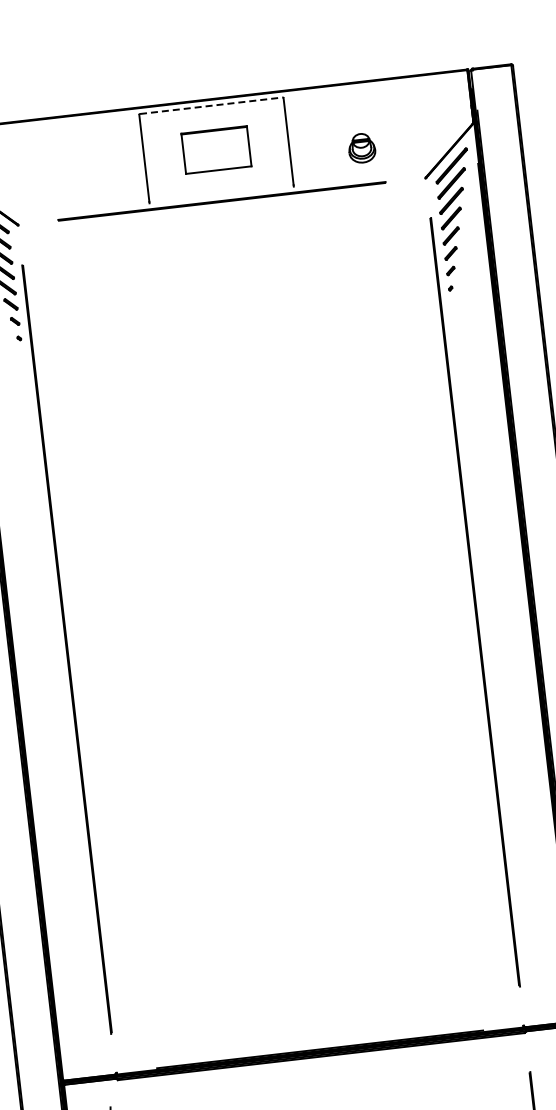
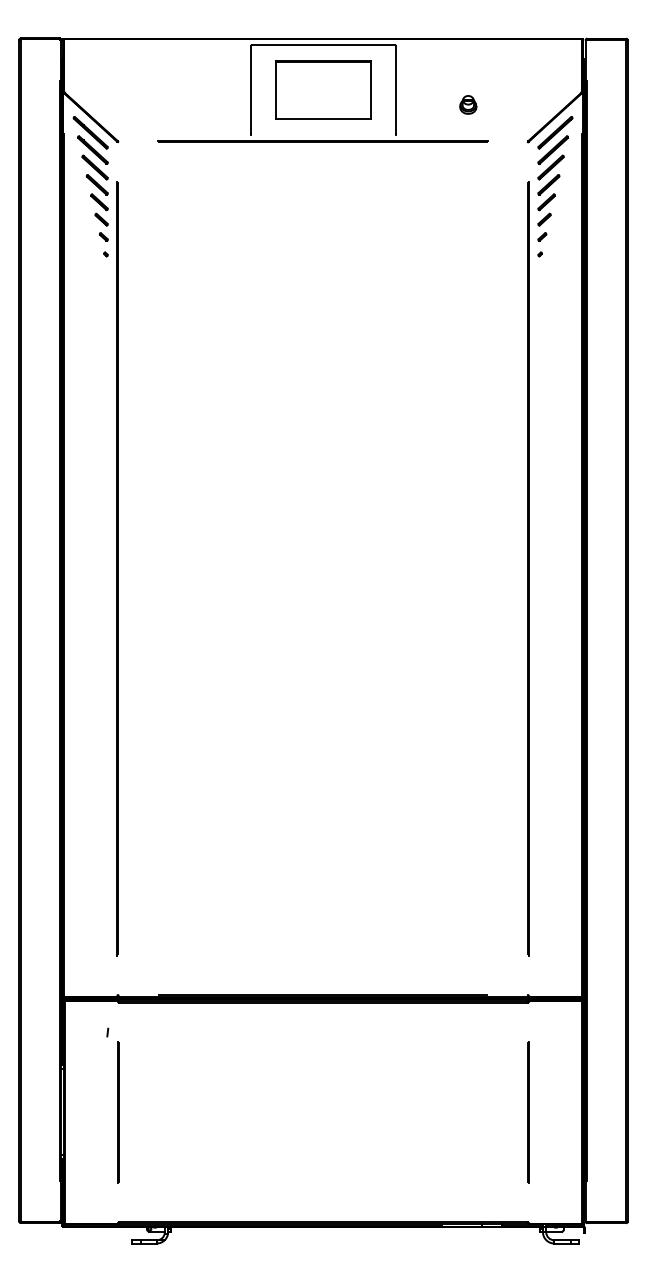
line: (211, 105) -> (323, 45), dashed -> solid
part: (362, 147) -> (468, 104), size x0.62
part: (216, 149) -> (323, 89), size x1.43

